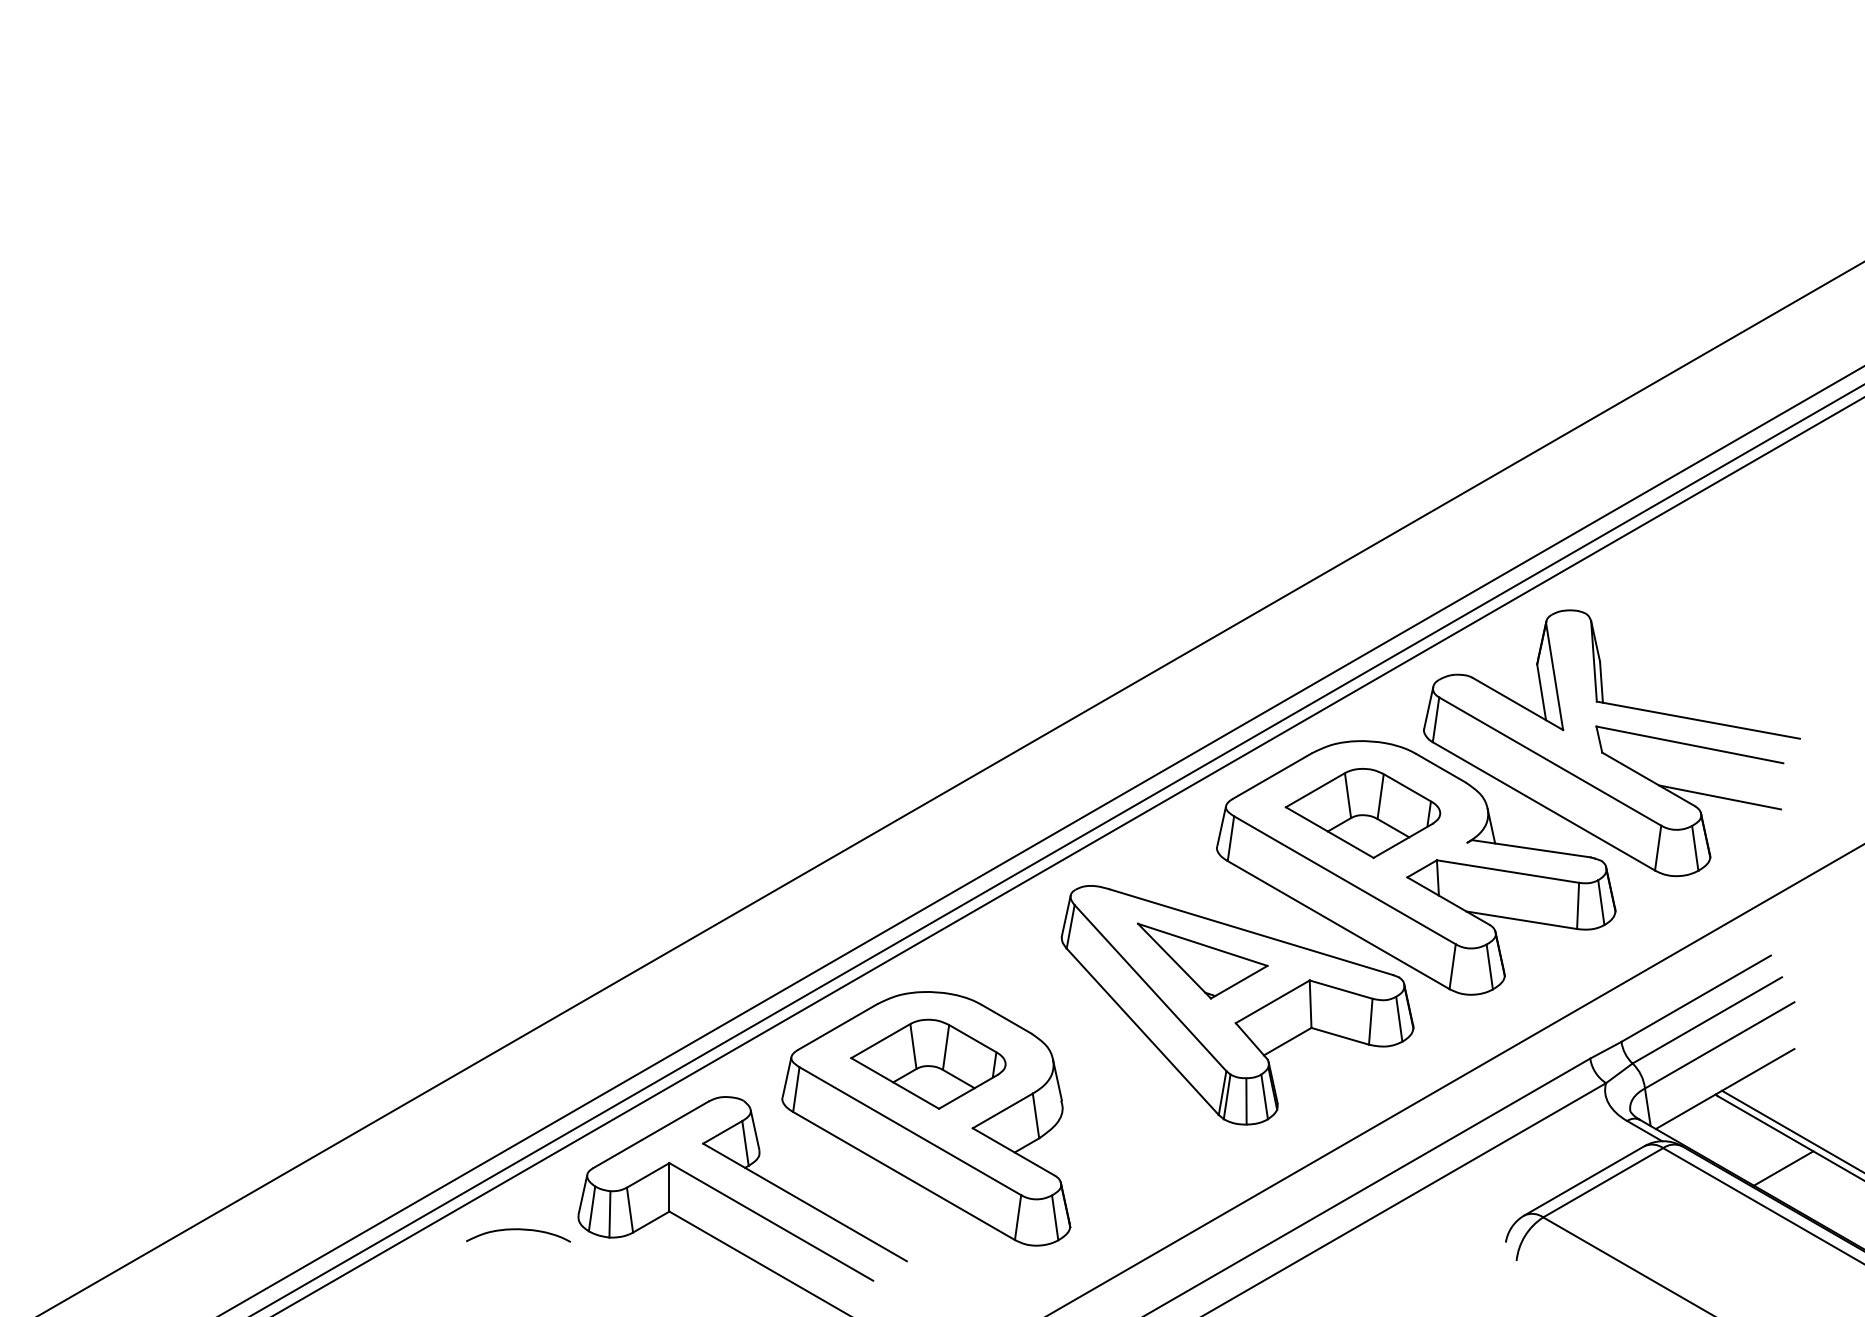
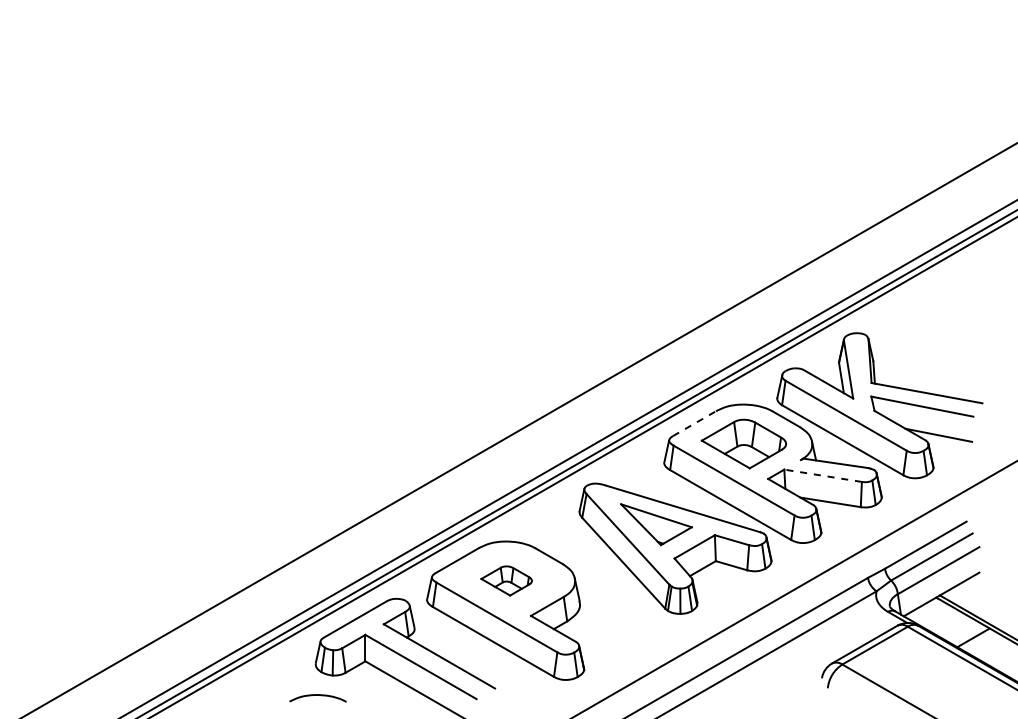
line: (1272, 775) -> (694, 423), solid -> dashed
line: (1506, 871) -> (822, 475), solid -> dashed
part: (927, 1063) -> (506, 580), size x0.6
curve: (517, 1230) -> (317, 695), moved

